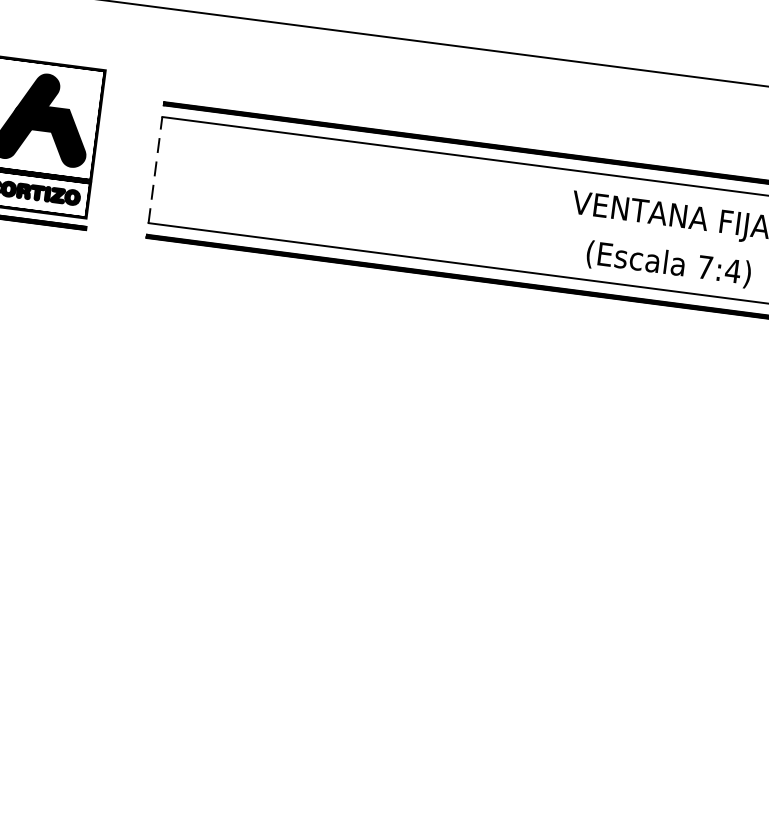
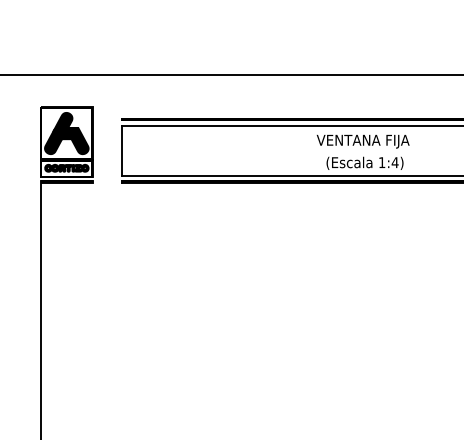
line: (154, 169) -> (121, 150), dashed -> solid
text: (706, 267) -> (382, 162), 7:4) -> 1:4)

